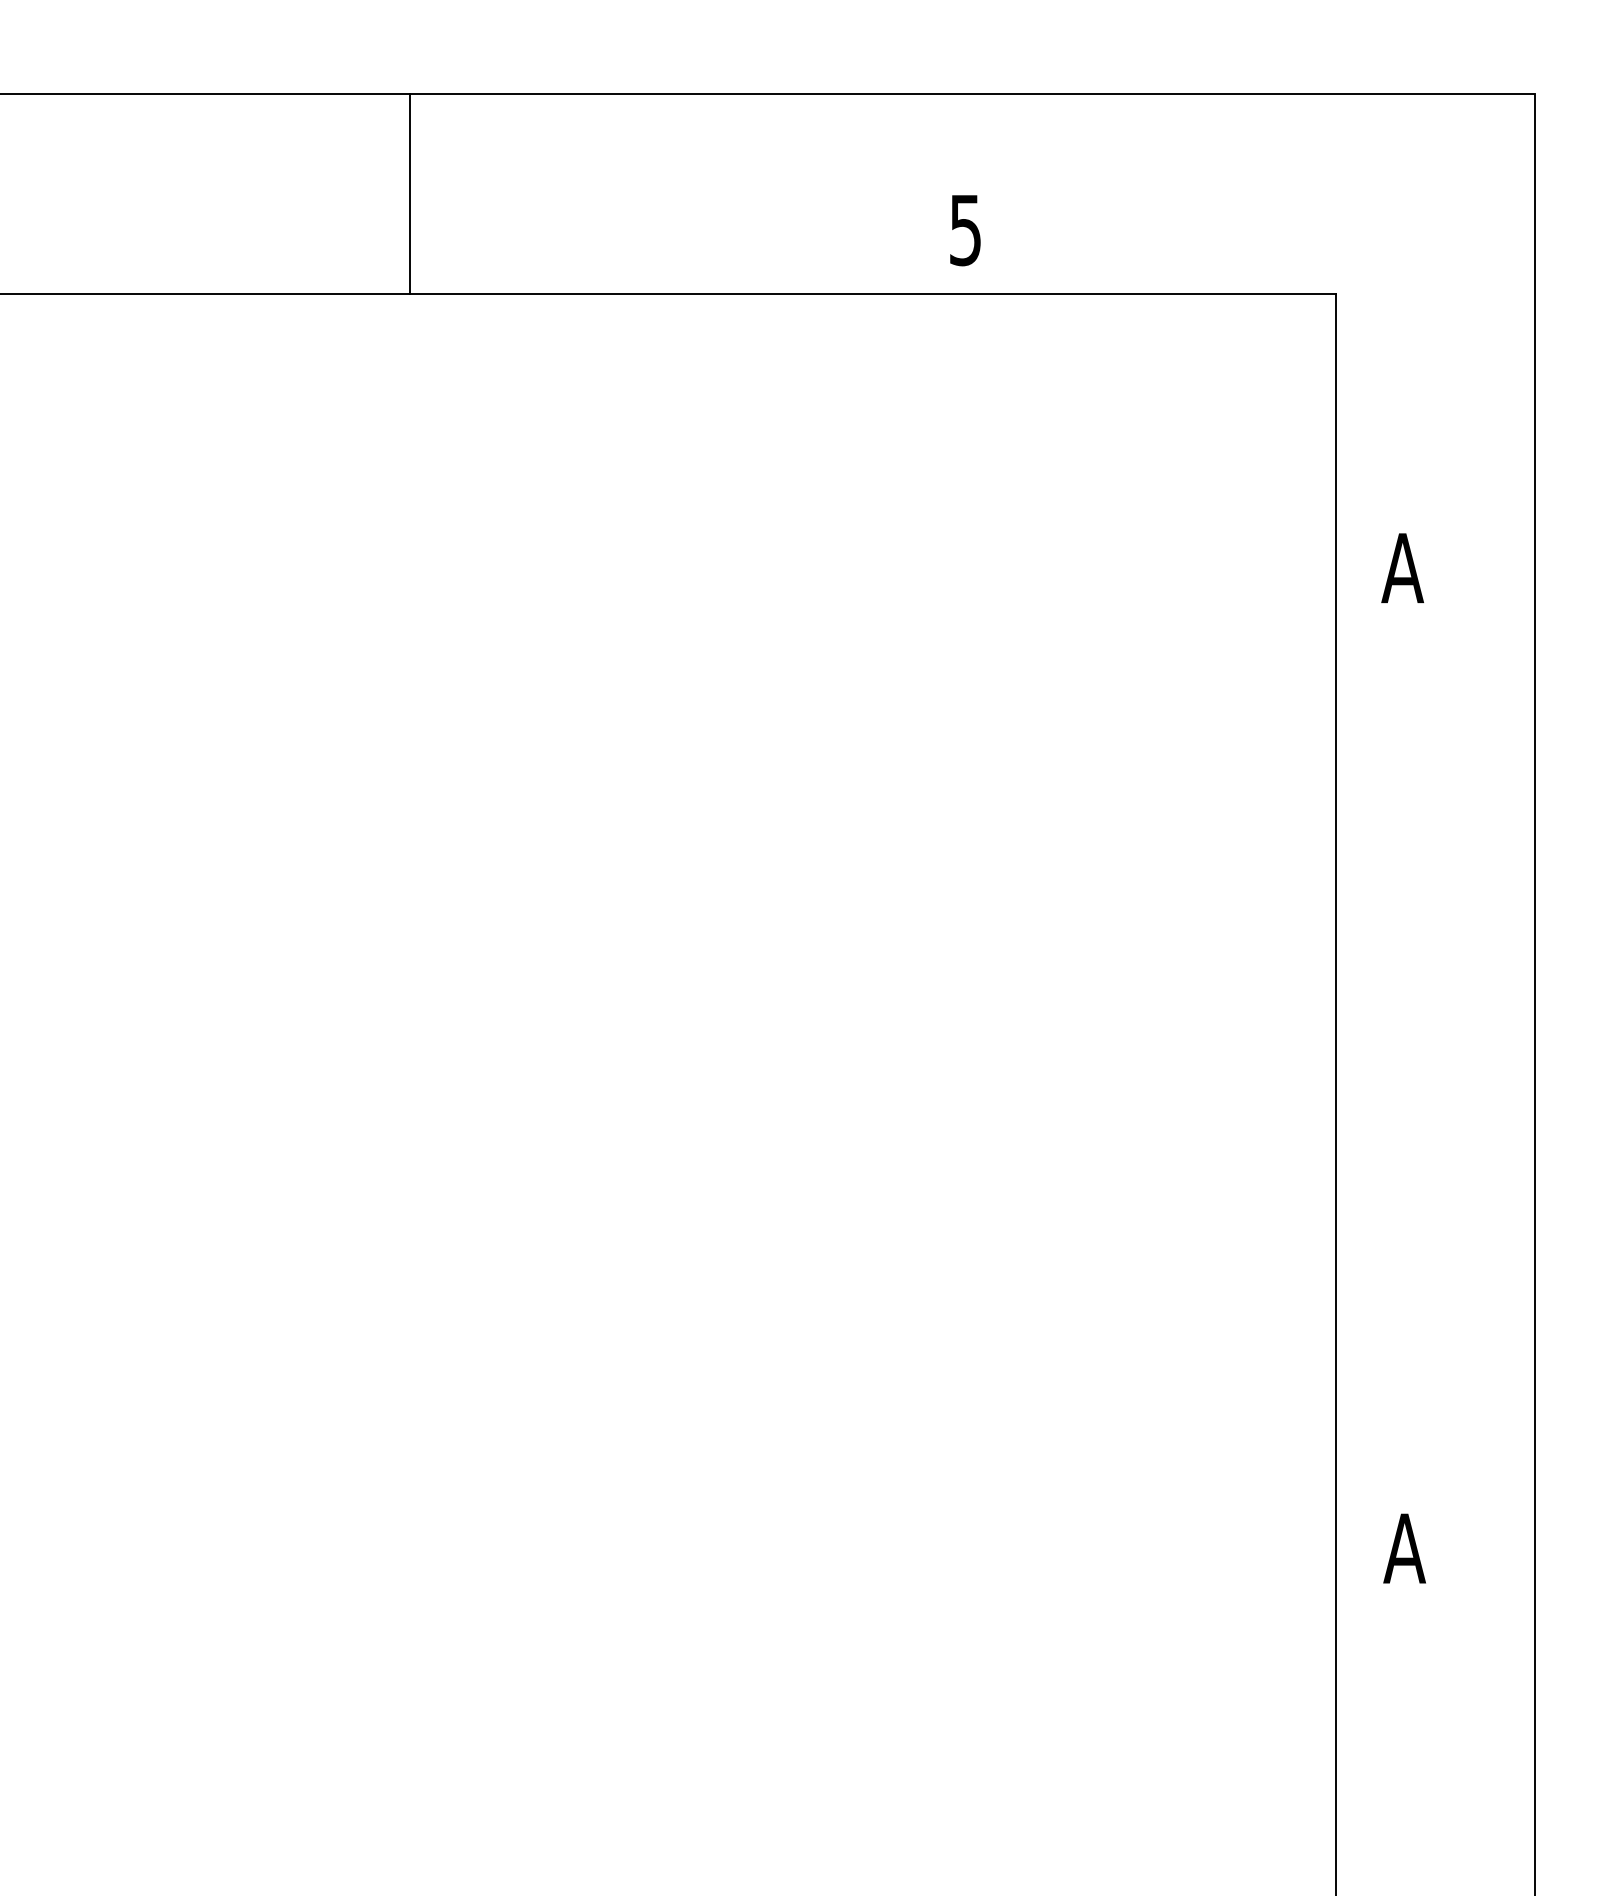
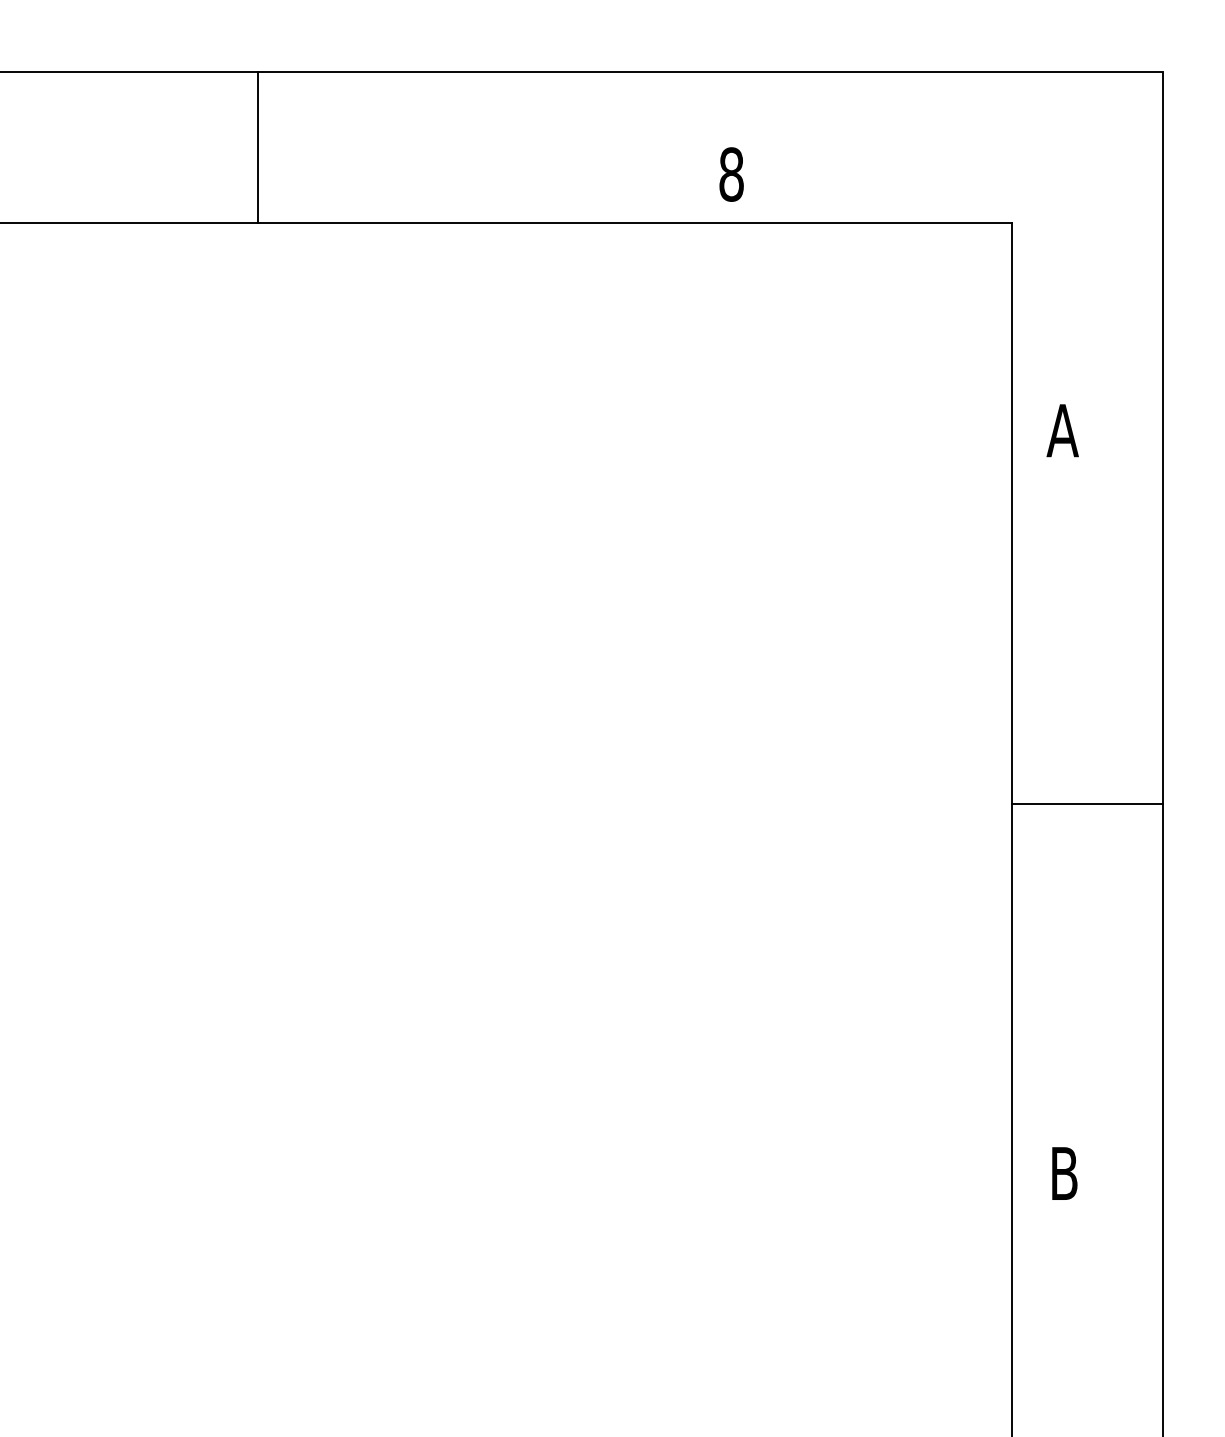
line: (409, 193) -> (257, 146), moved
text: (965, 230) -> (731, 174), 5 -> 8
line: (1435, 1060) -> (1087, 803), added
text: (1405, 1548) -> (1064, 1173), A -> B

